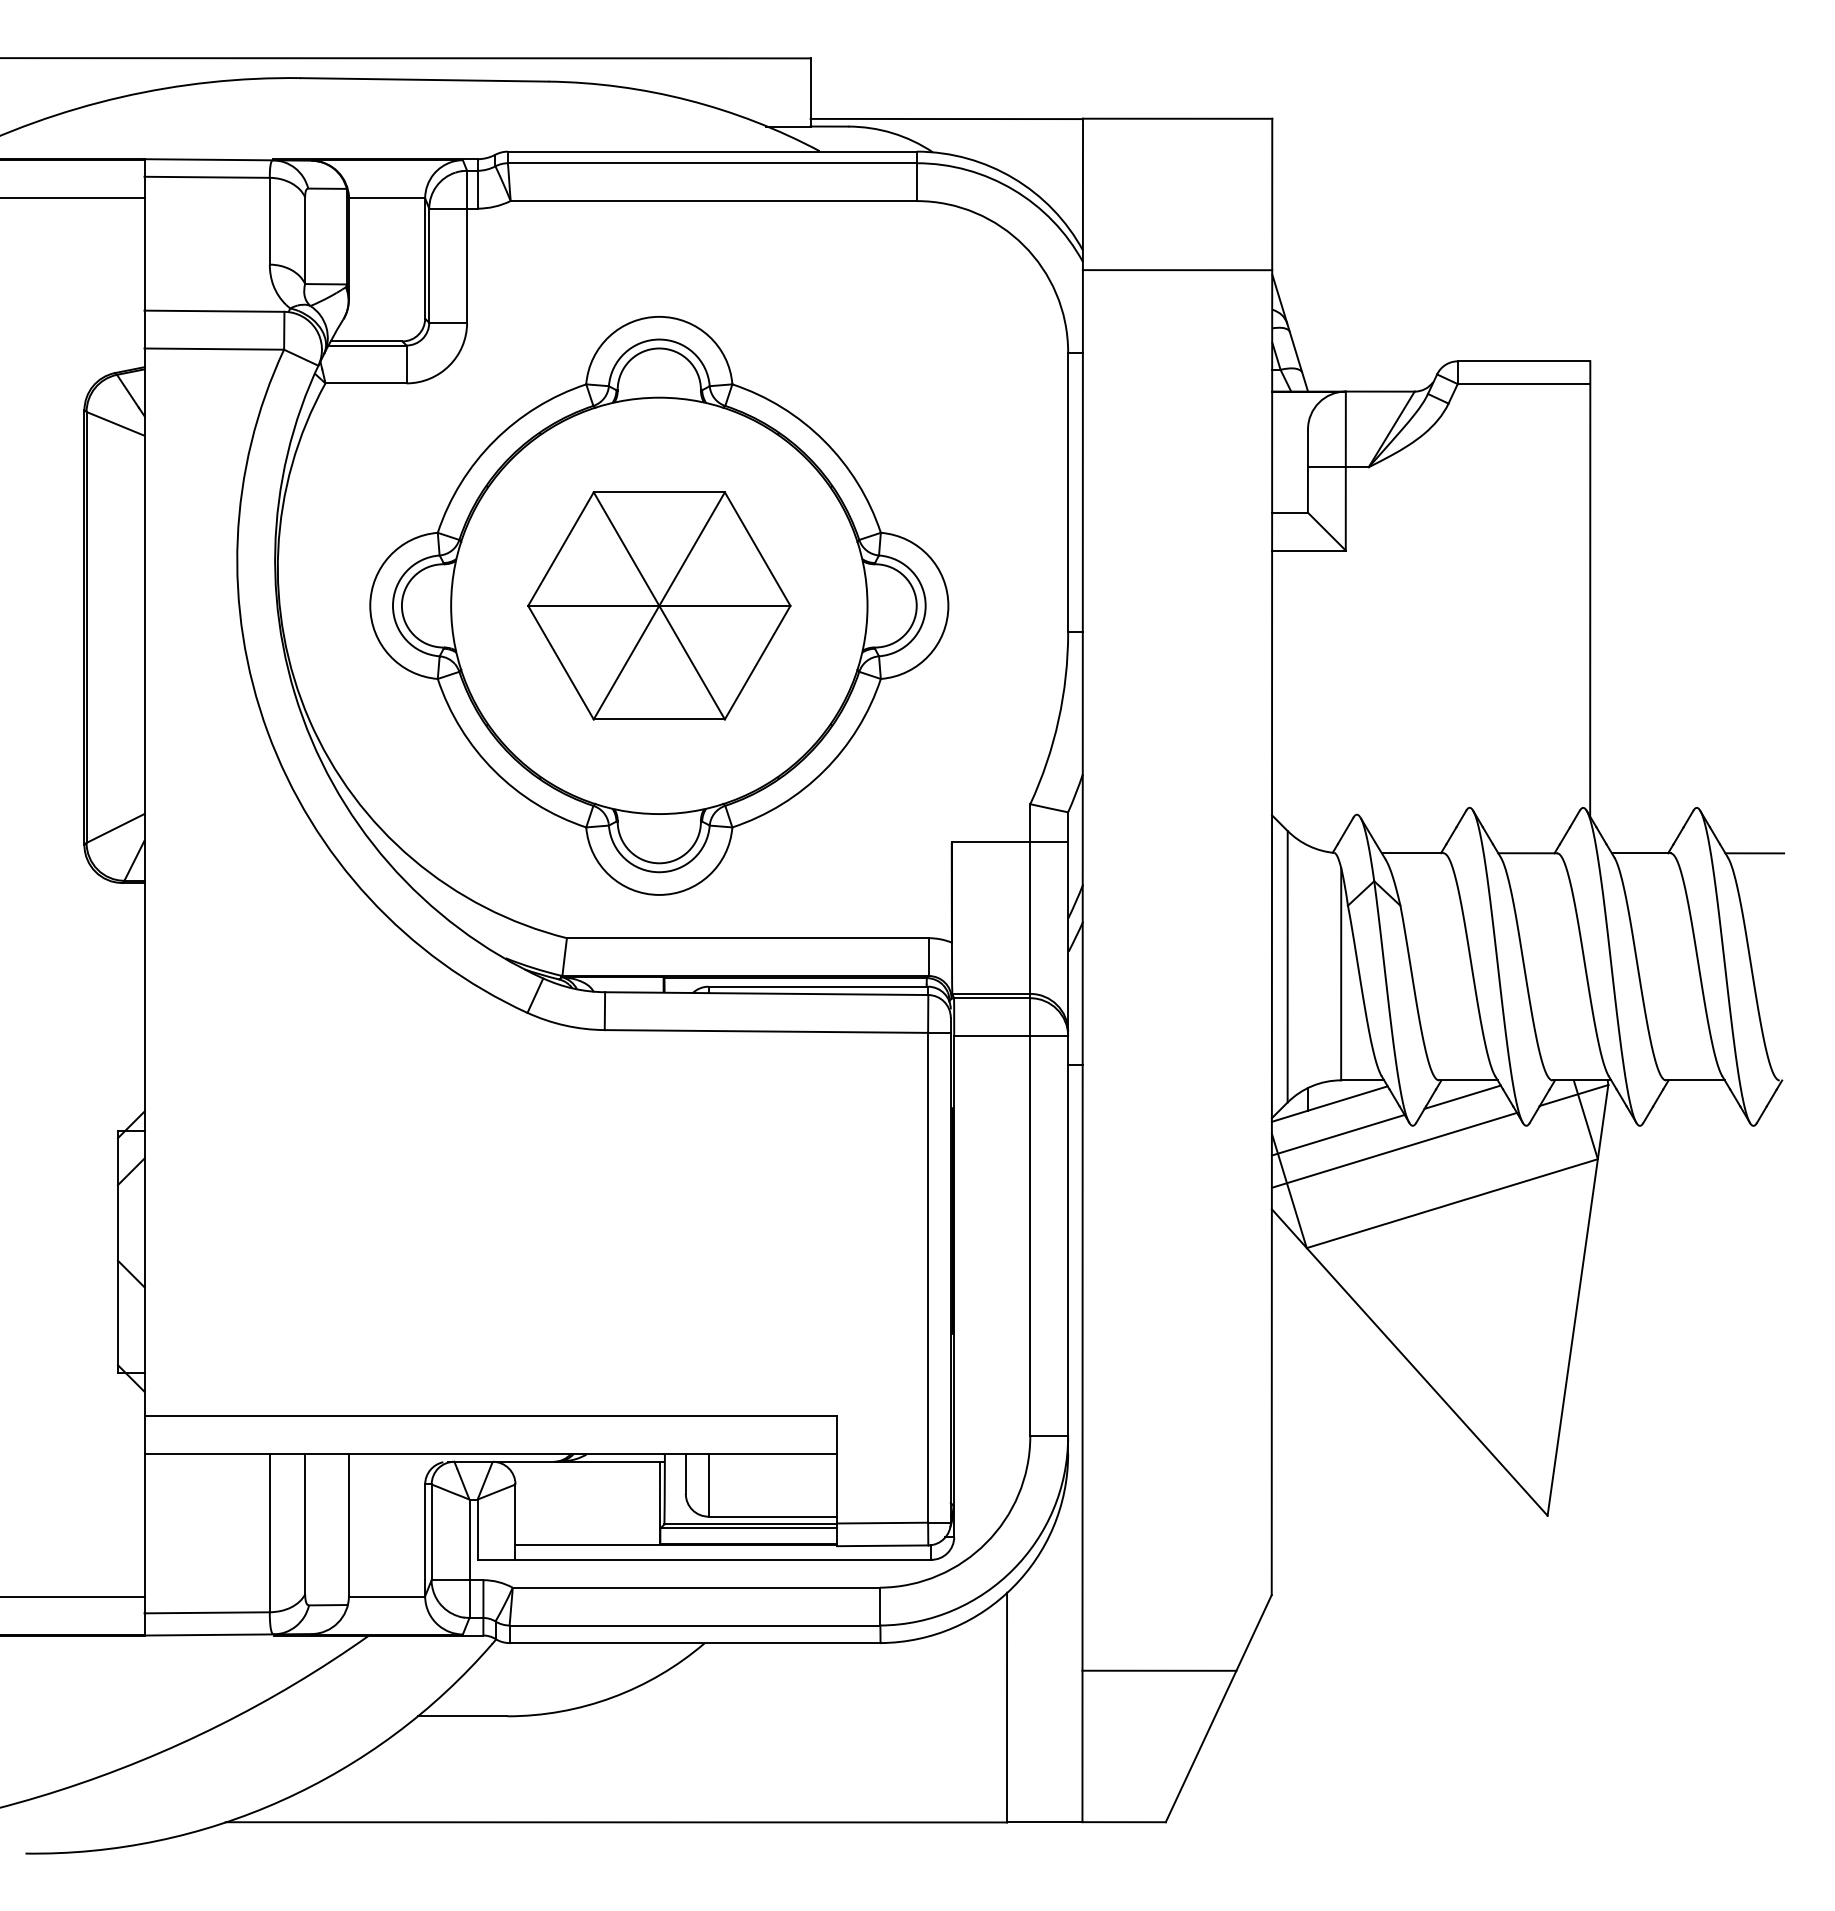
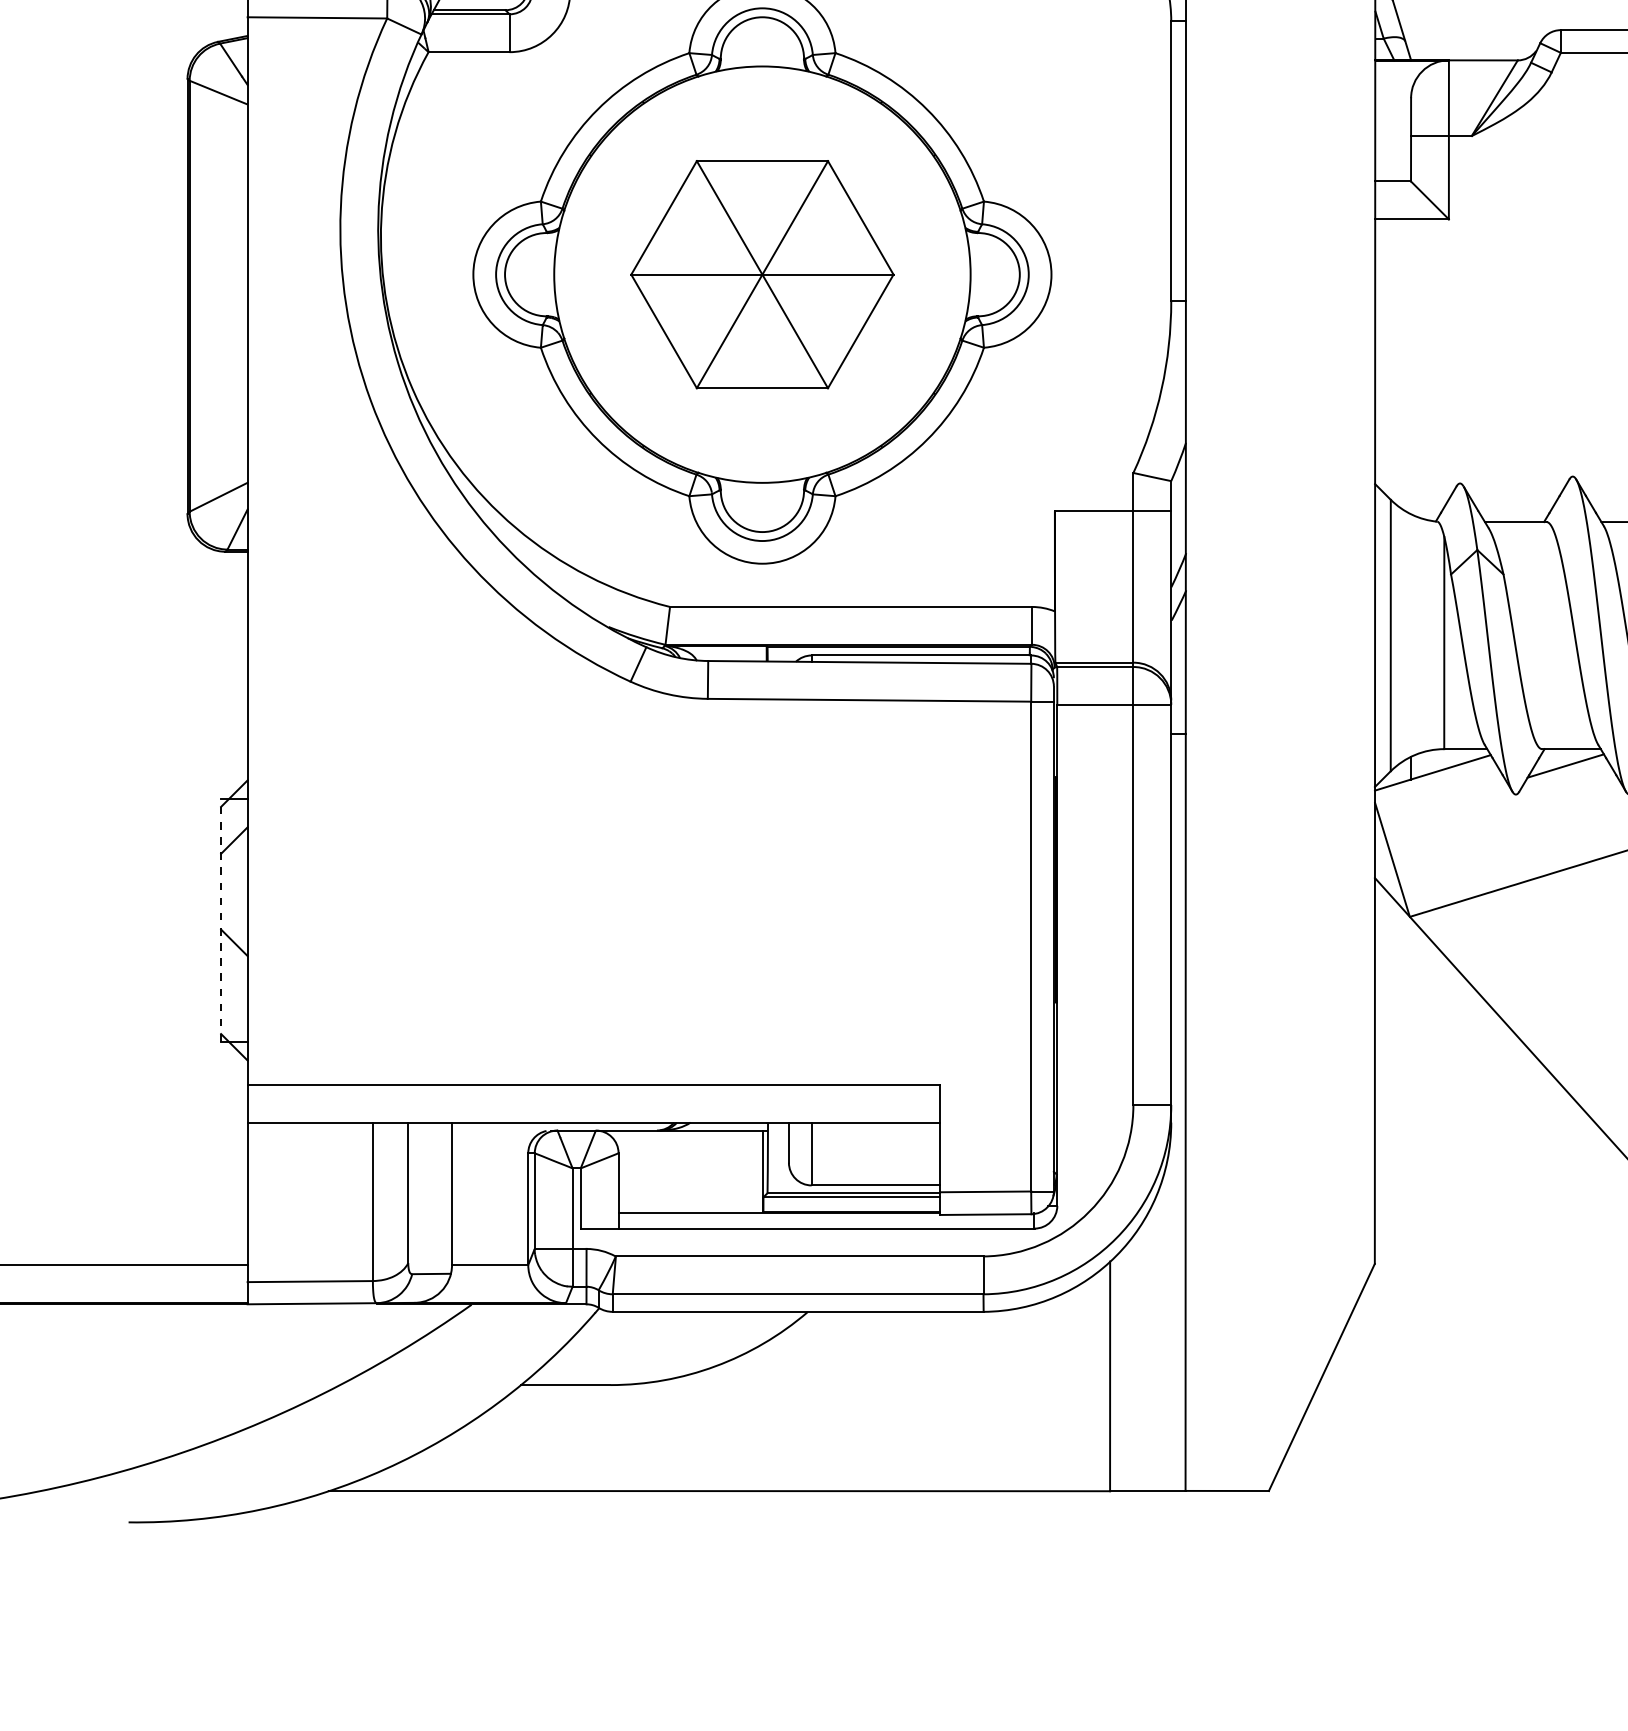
line: (1337, 1134) -> (1440, 803), removed
line: (1394, 1149) -> (1497, 818), removed
line: (118, 1251) -> (221, 920), solid -> dashed
line: (1159, 1670) -> (1262, 1339), removed

